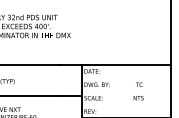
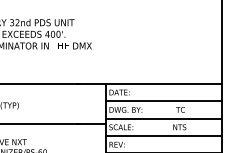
line: (126, 78) -> (163, 101), added
line: (126, 91) -> (163, 118), added
line: (126, 104) -> (163, 135), added

